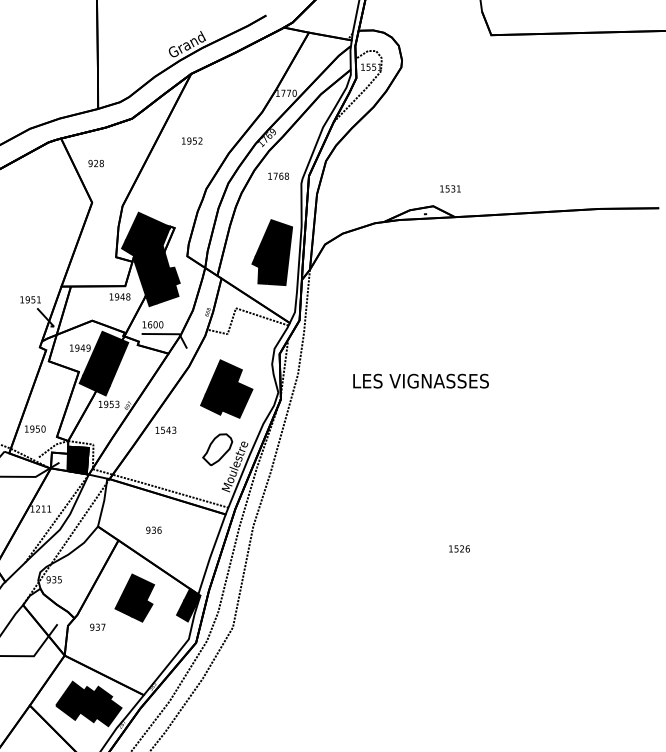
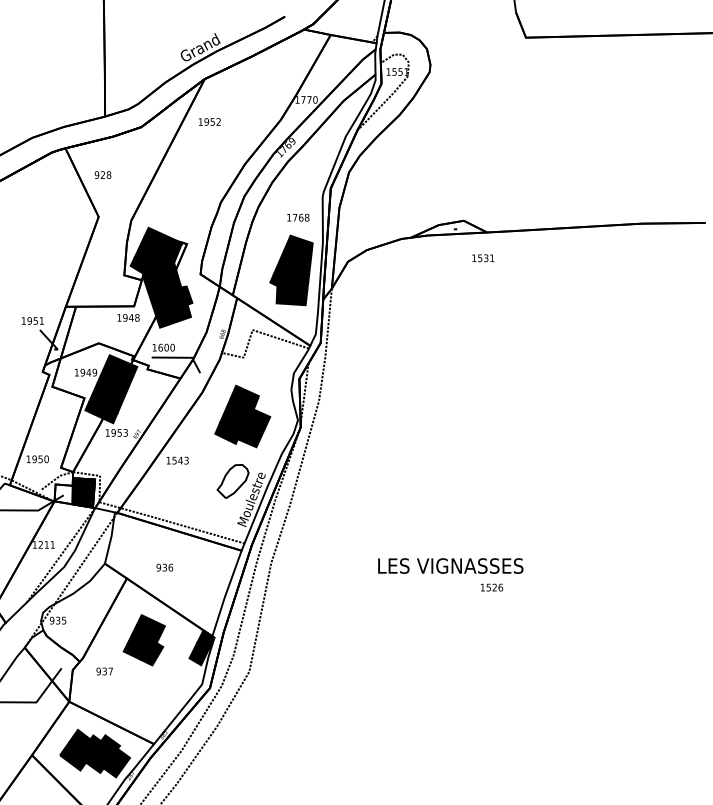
text: (191, 140) -> (209, 121), moved
text: (278, 176) -> (298, 217), moved
text: (450, 189) -> (483, 258), moved
text: (420, 380) -> (450, 565), moved

